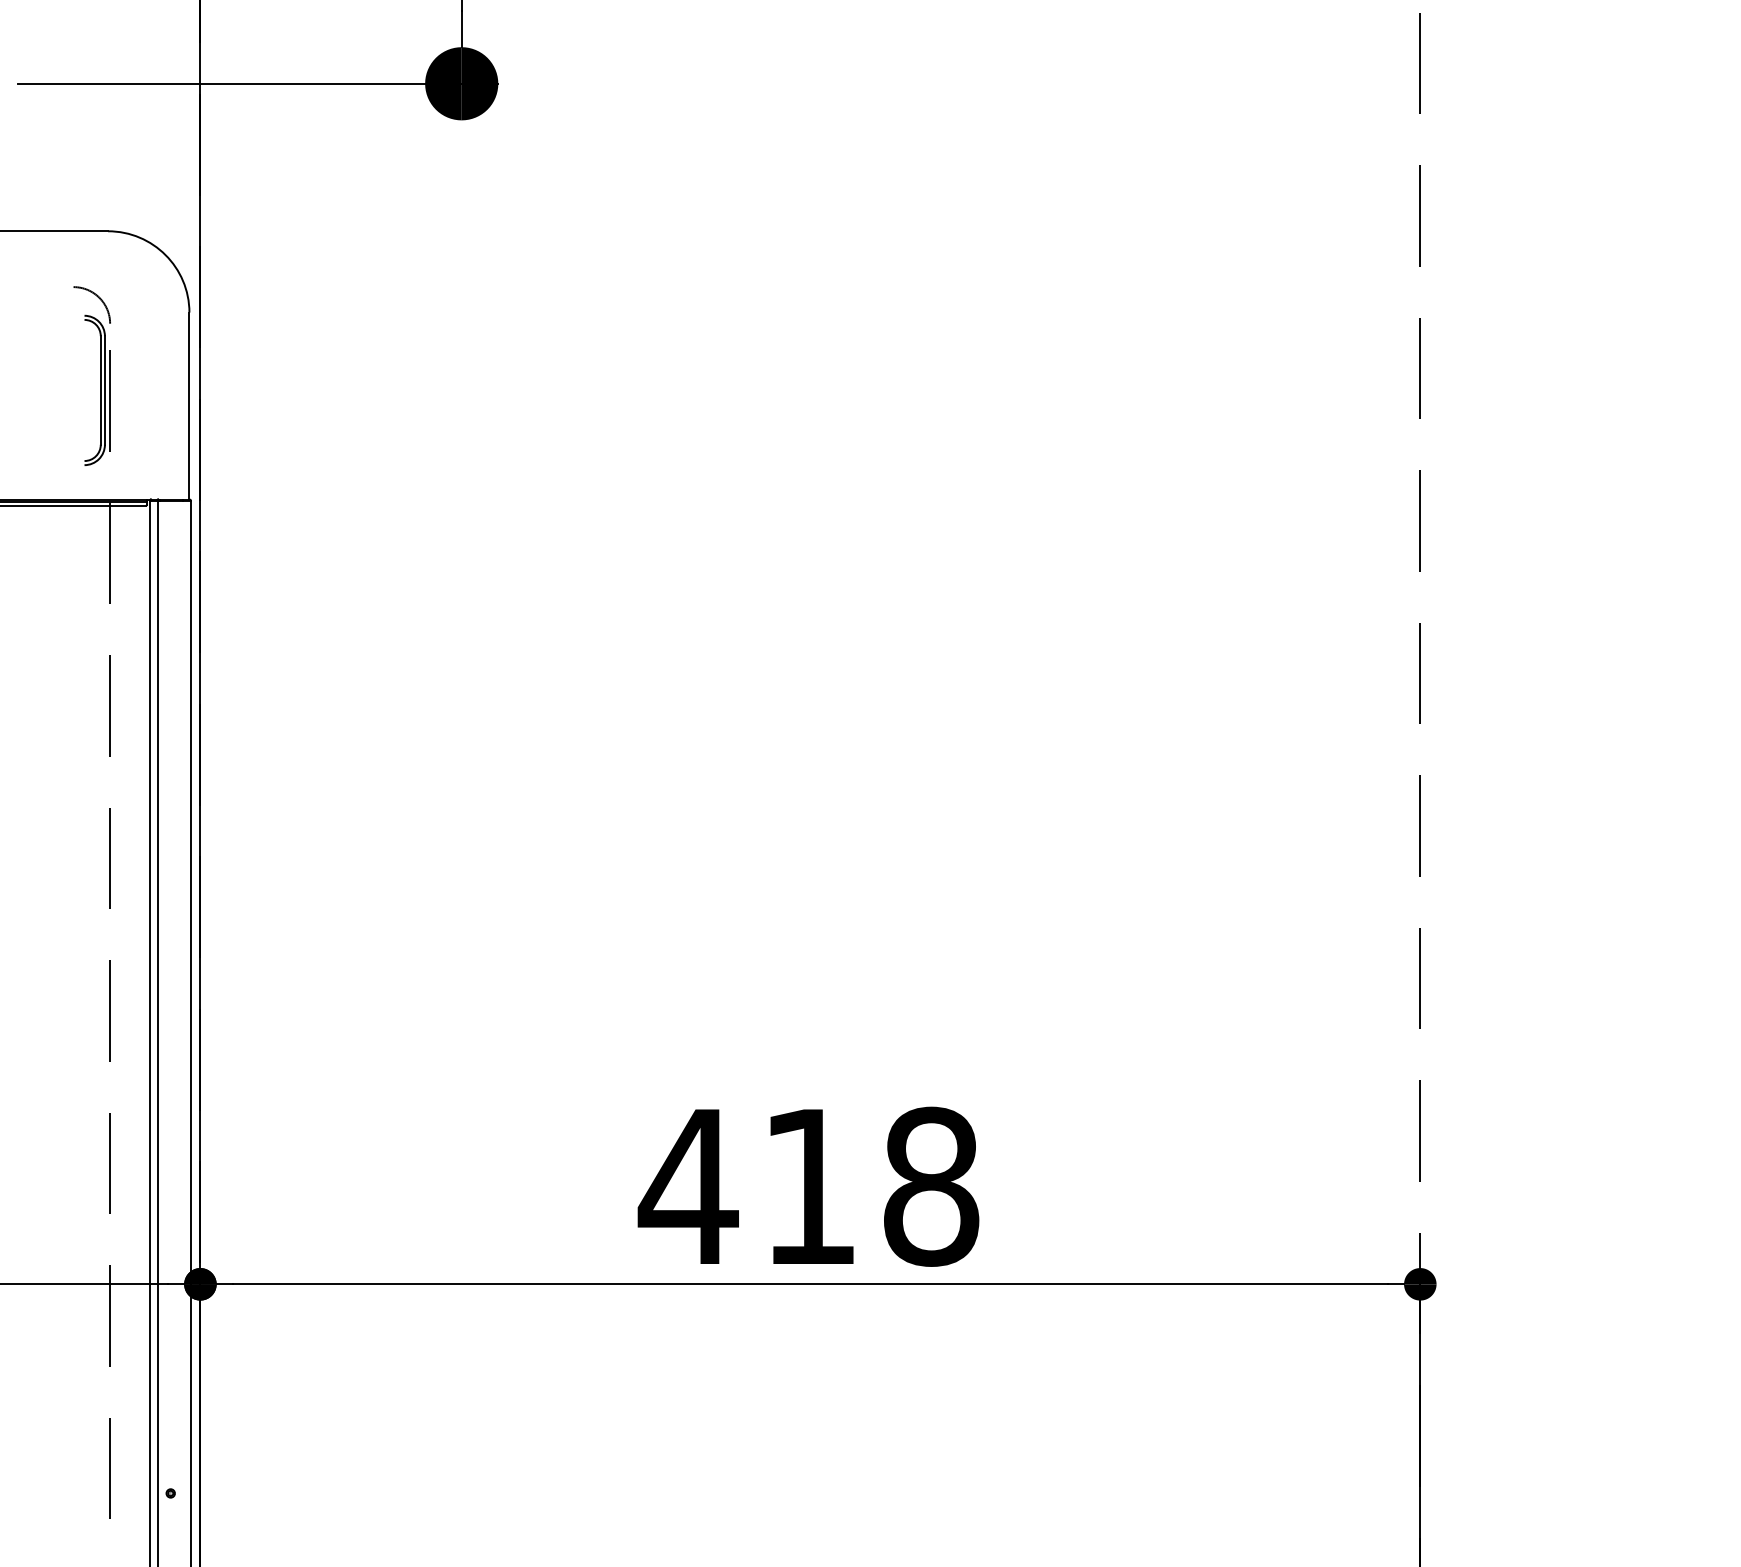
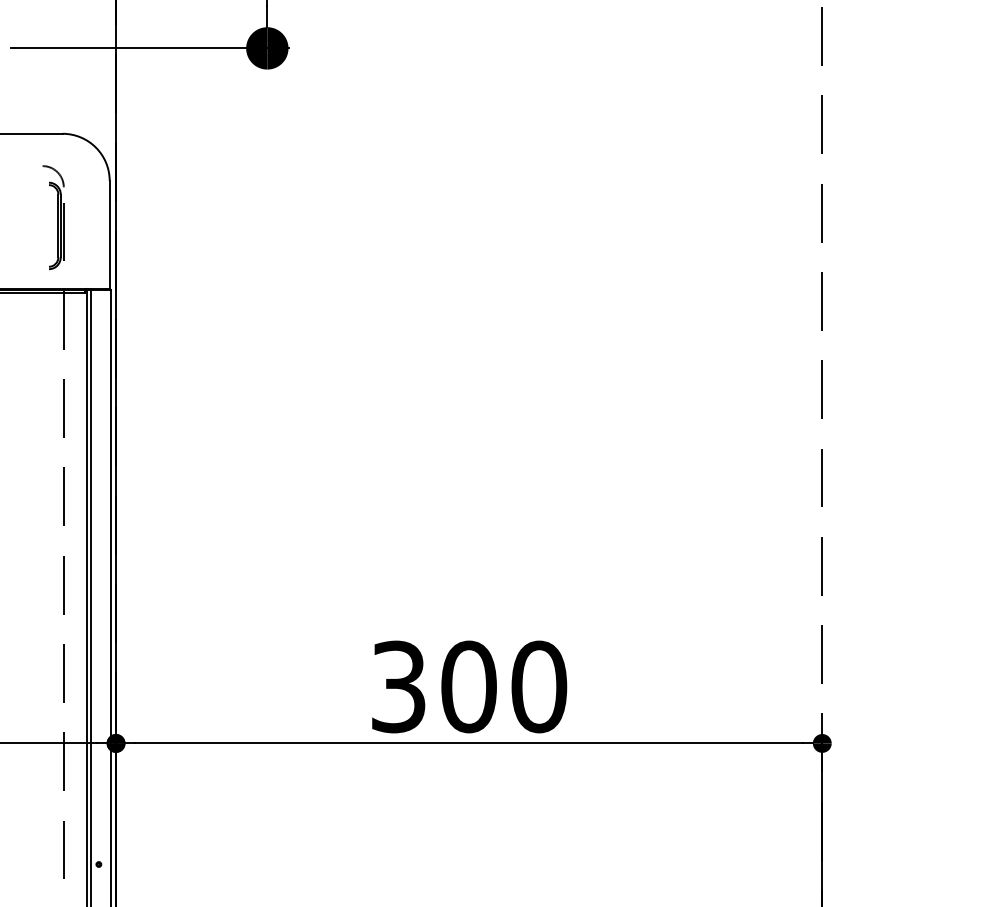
text: (809, 1185) -> (468, 686), 418 -> 300

